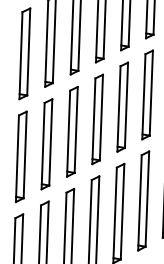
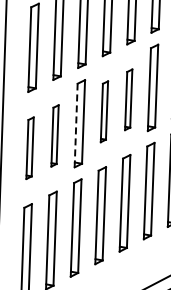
part: (122, 106) -> (128, 99), size x0.7
part: (97, 119) -> (104, 111), size x0.7
line: (68, 133) -> (76, 125), solid -> dashed
part: (46, 143) -> (54, 135), size x0.7
part: (20, 157) -> (29, 148), size x0.7

